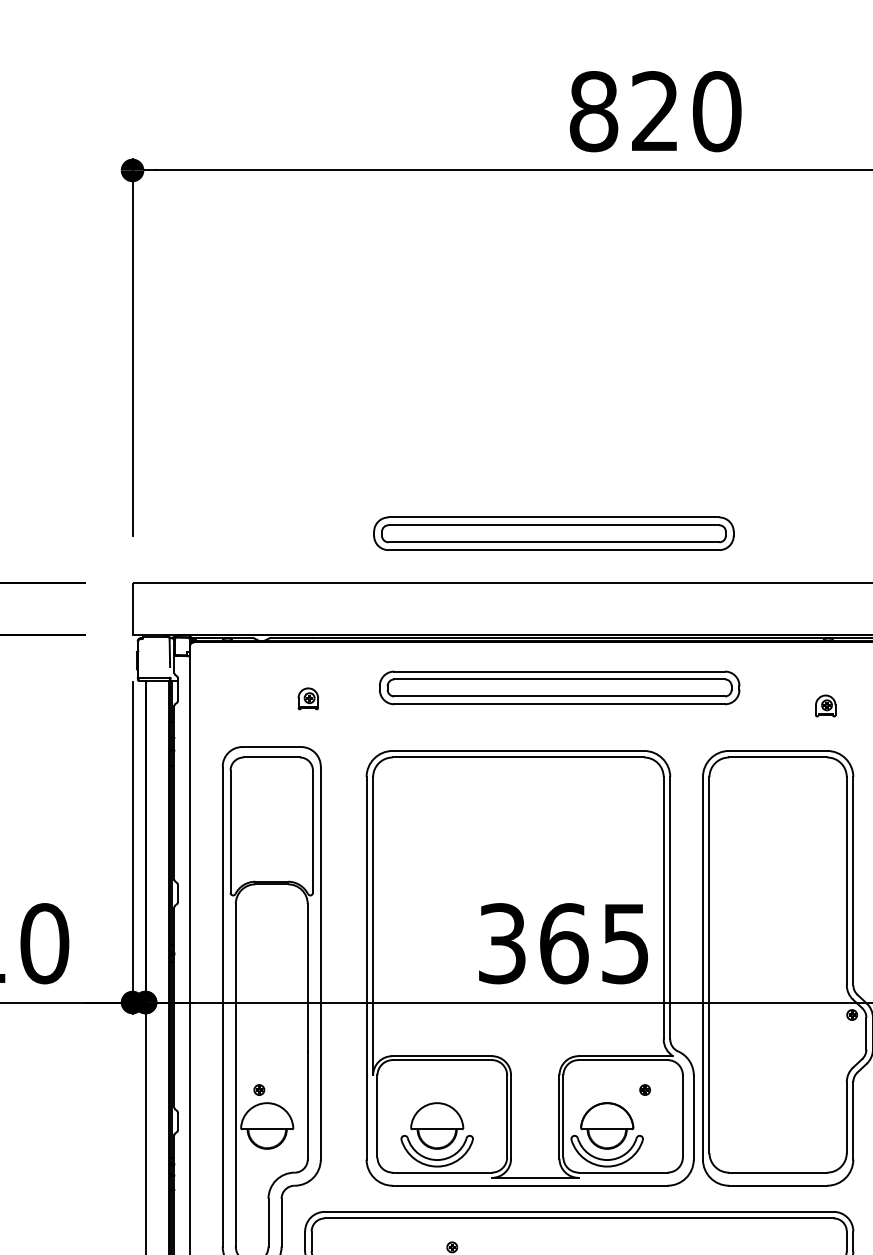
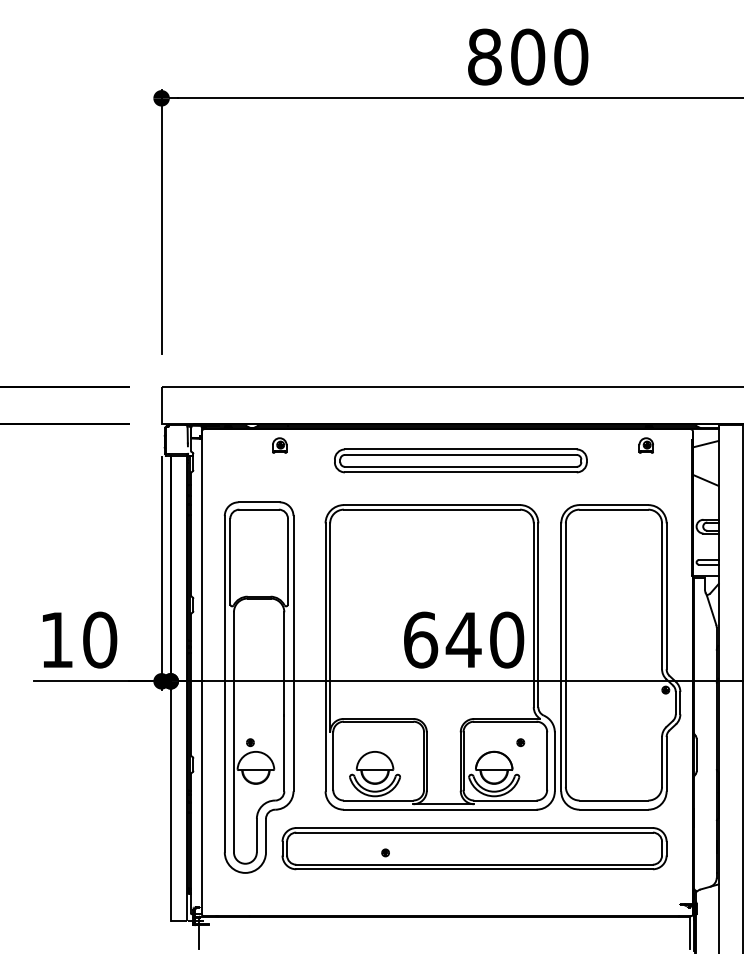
text: (656, 110) -> (528, 56), 820 -> 800
part: (553, 533) -> (456, 352), removed
part: (307, 698) -> (279, 445), moved
part: (824, 705) -> (645, 445), moved
text: (564, 942) -> (464, 639), 365 -> 640

